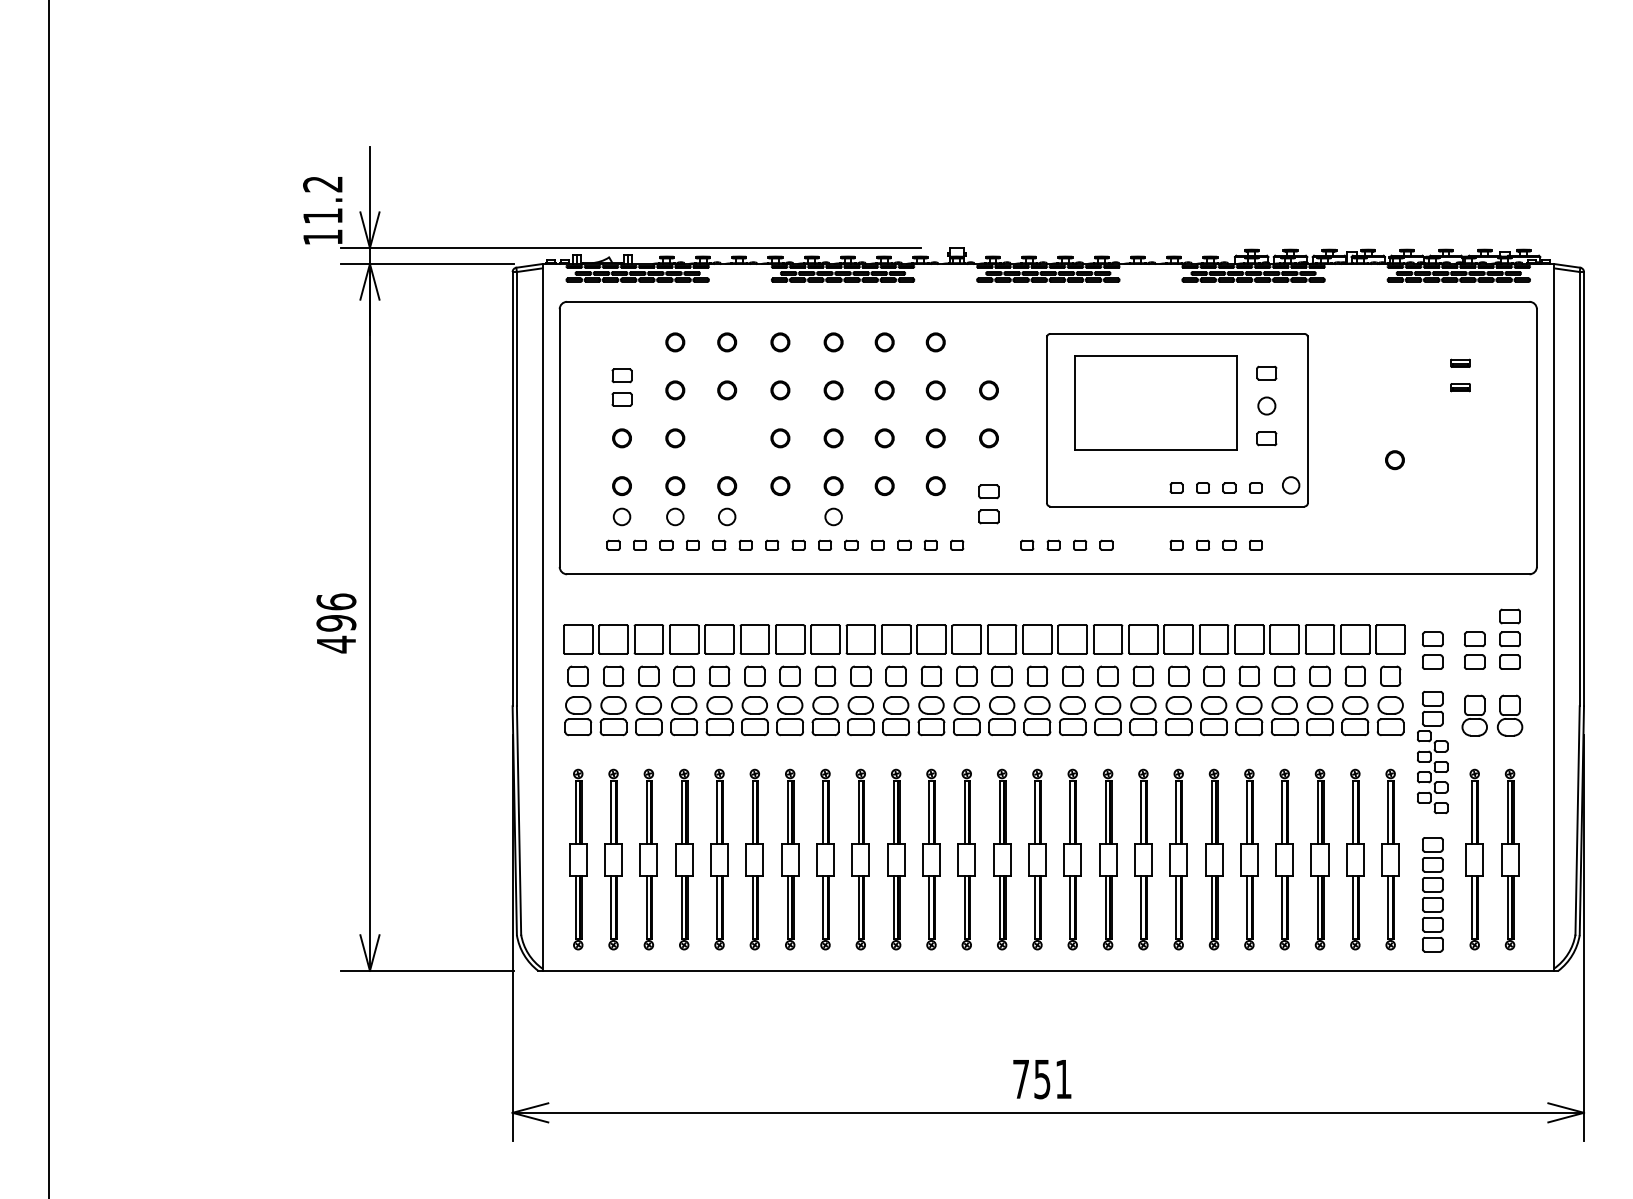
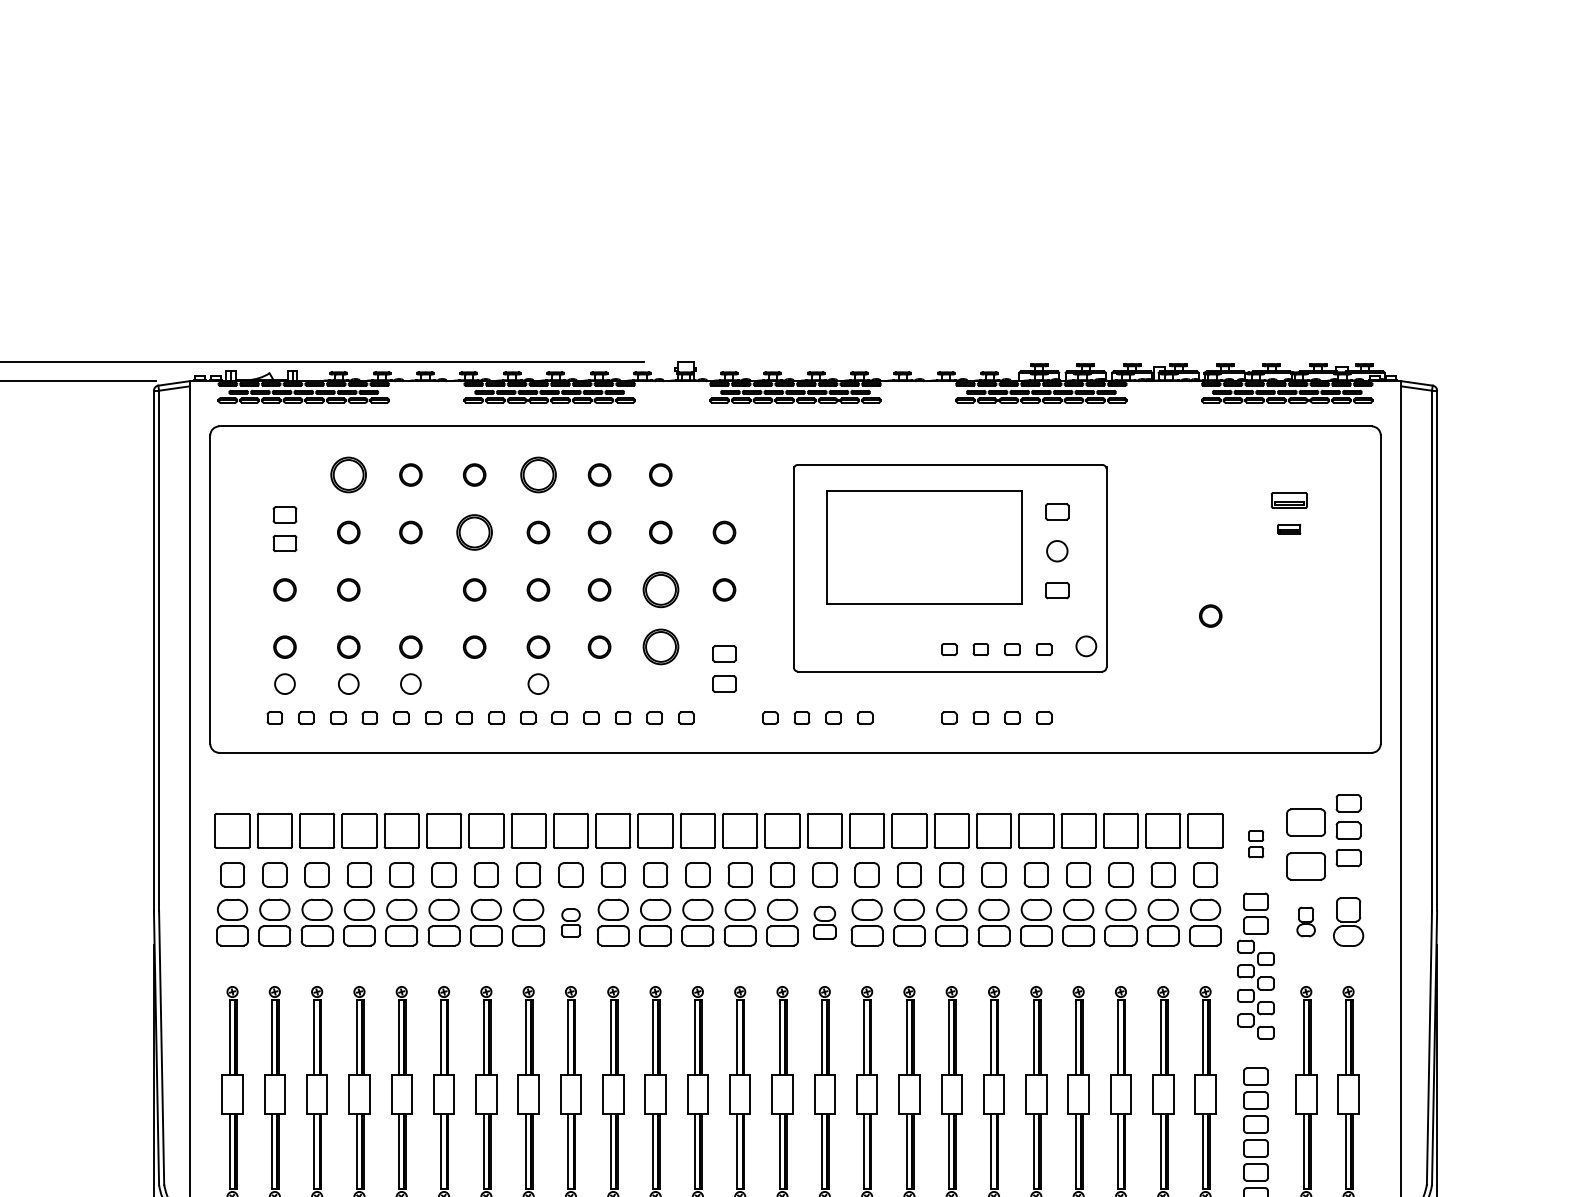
circle: (675, 342) -> (349, 475), size x1.6
circle: (833, 342) -> (538, 475), size x1.6
part: (1460, 362) -> (1289, 499), size x1.6
circle: (780, 390) -> (474, 532), size x1.6
circle: (935, 438) -> (660, 590), size x1.6
part: (935, 486) -> (660, 647), size x1.6
part: (1432, 650) -> (1255, 844), size x0.6
part: (1474, 650) -> (1305, 844), size x1.6
part: (1474, 715) -> (1305, 921), size x0.6
part: (860, 716) -> (570, 923), size x0.6
part: (1072, 716) -> (824, 923), size x0.7

